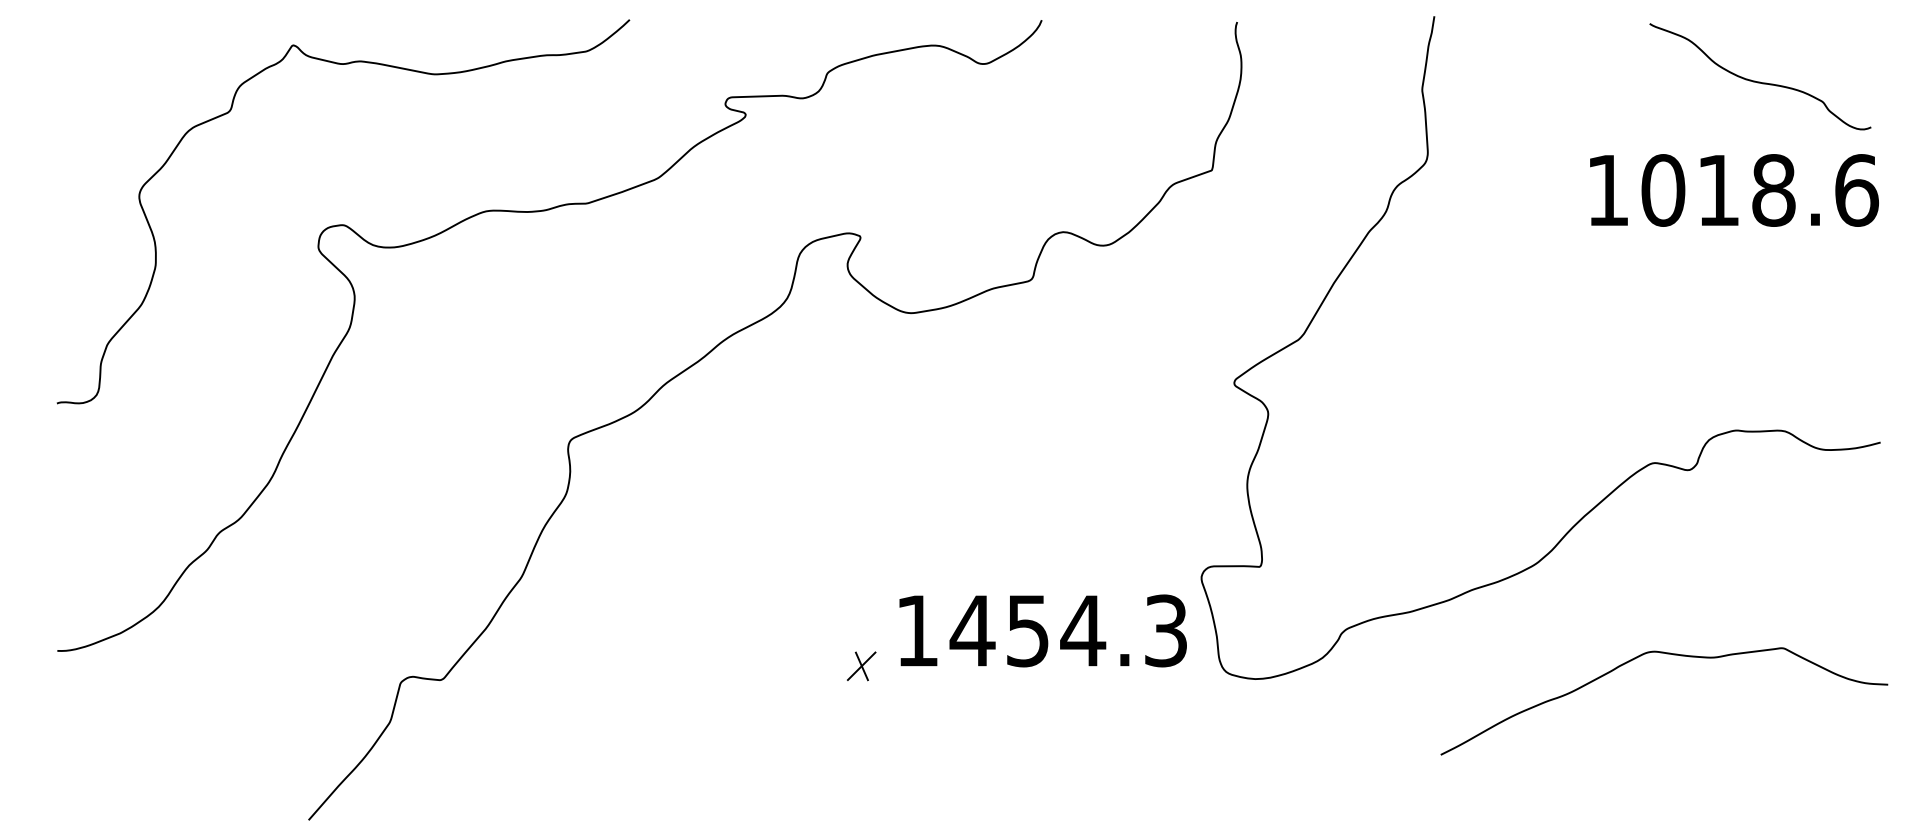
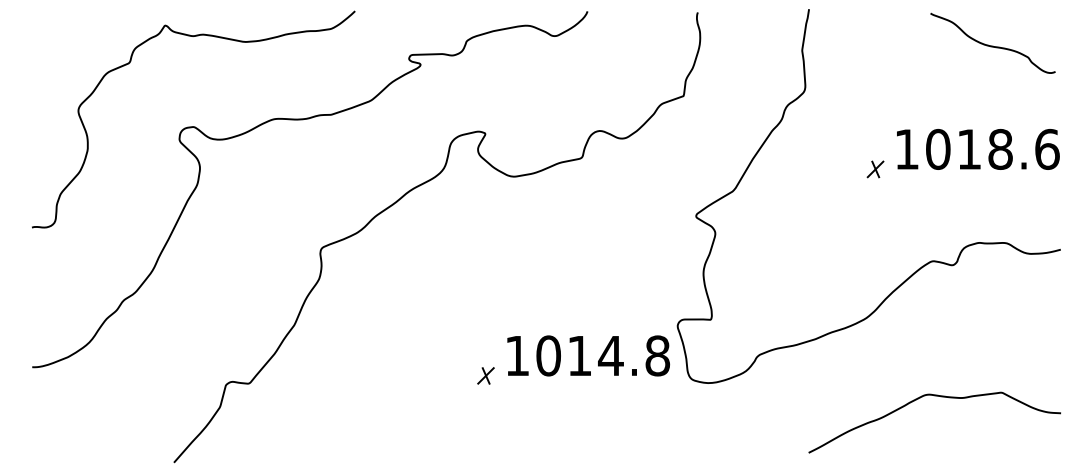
text: (1734, 190) -> (978, 149), moved
part: (1552, 300) -> (875, 169), added
text: (1068, 630) -> (602, 355), 1454.3 -> 1014.8
curve: (1676, 656) -> (941, 397), moved

